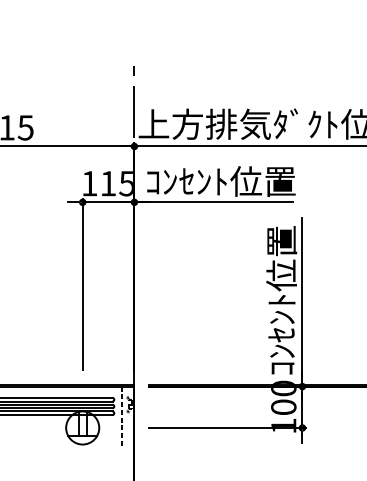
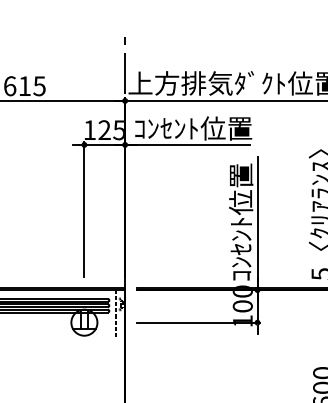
text: (108, 182) -> (104, 129), 115 -> 125

